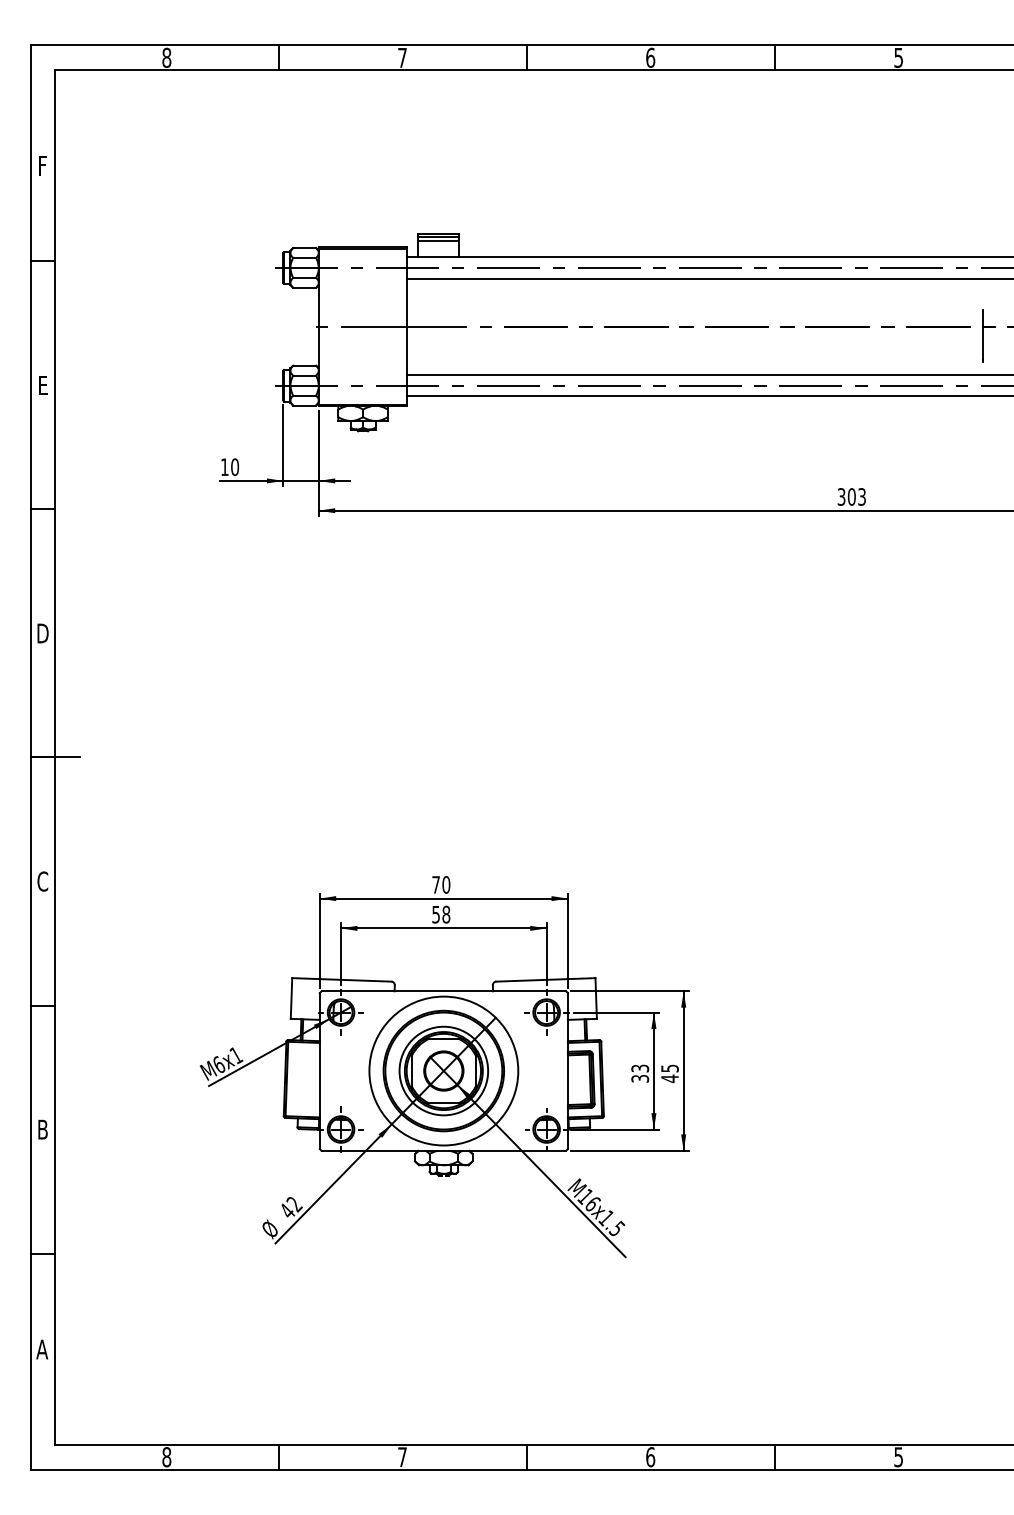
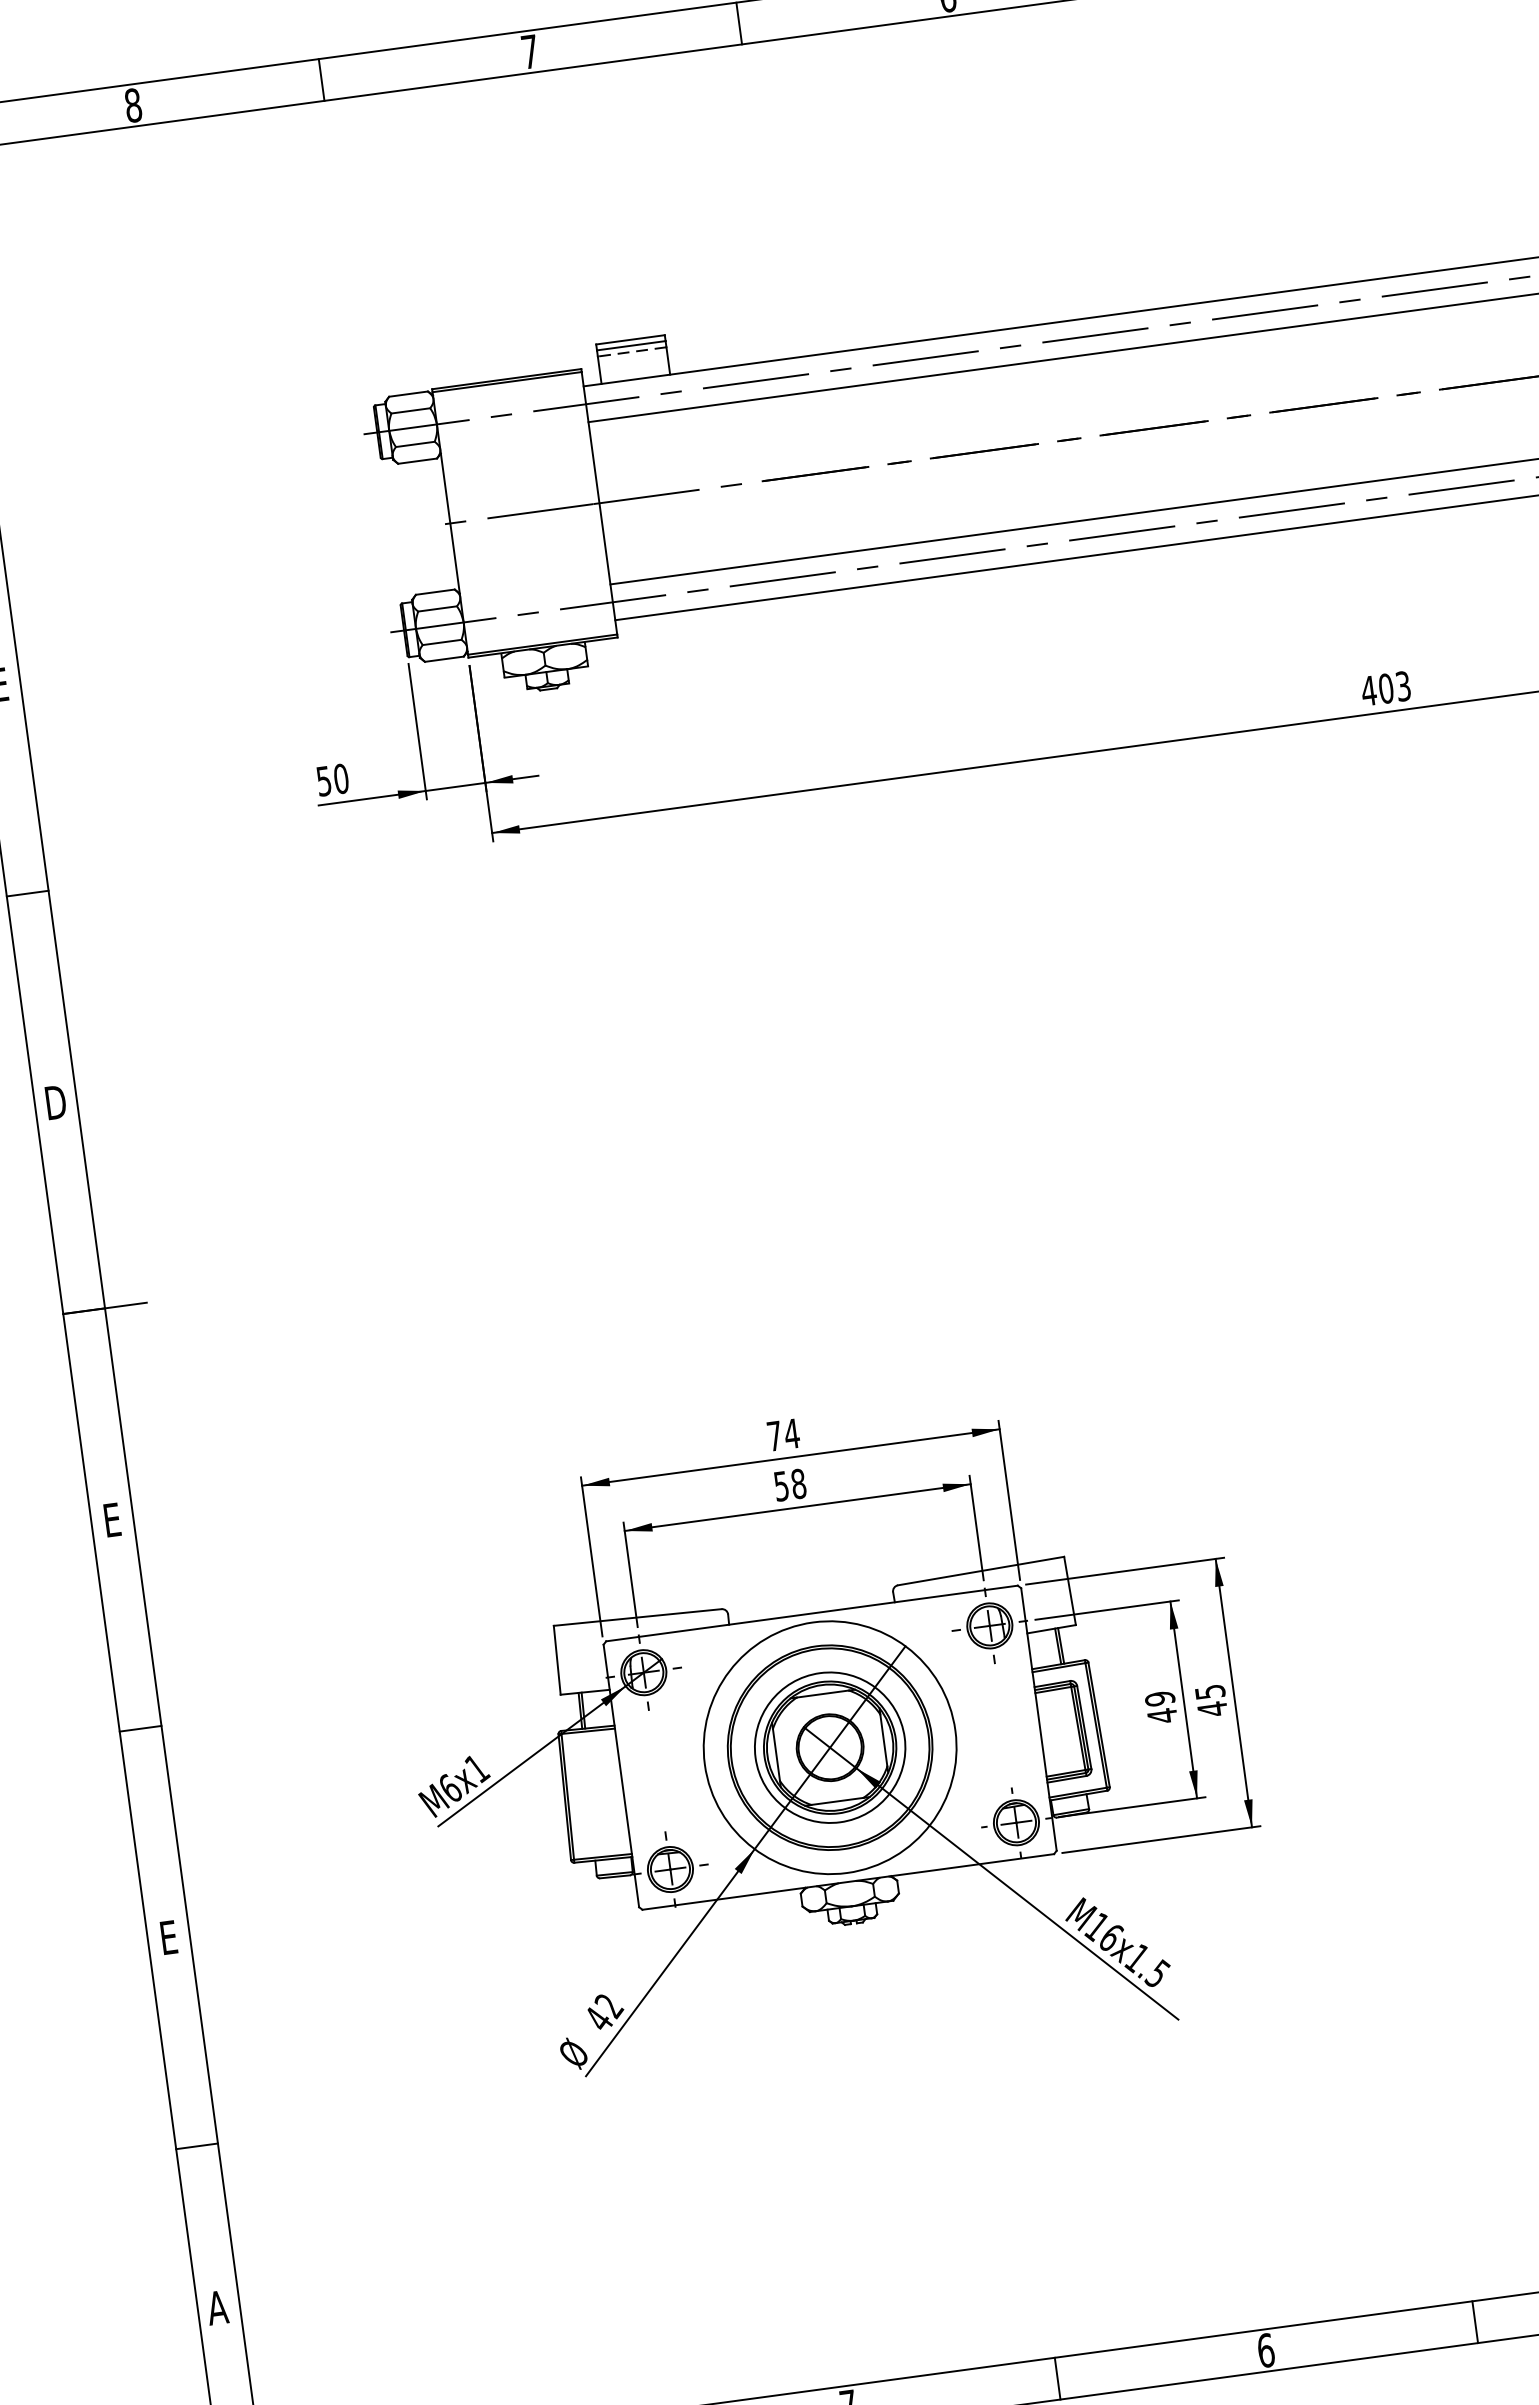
line: (437, 241) -> (630, 352), solid -> dashed
text: (224, 467) -> (323, 781), 10 -> 50
text: (841, 496) -> (1368, 690), 303 -> 403
text: (42, 881) -> (111, 1520), C -> E
text: (446, 884) -> (792, 1433), 70 -> 74
text: (640, 1073) -> (1161, 1707), 33 -> 49
text: (42, 1129) -> (167, 1937), B -> E

